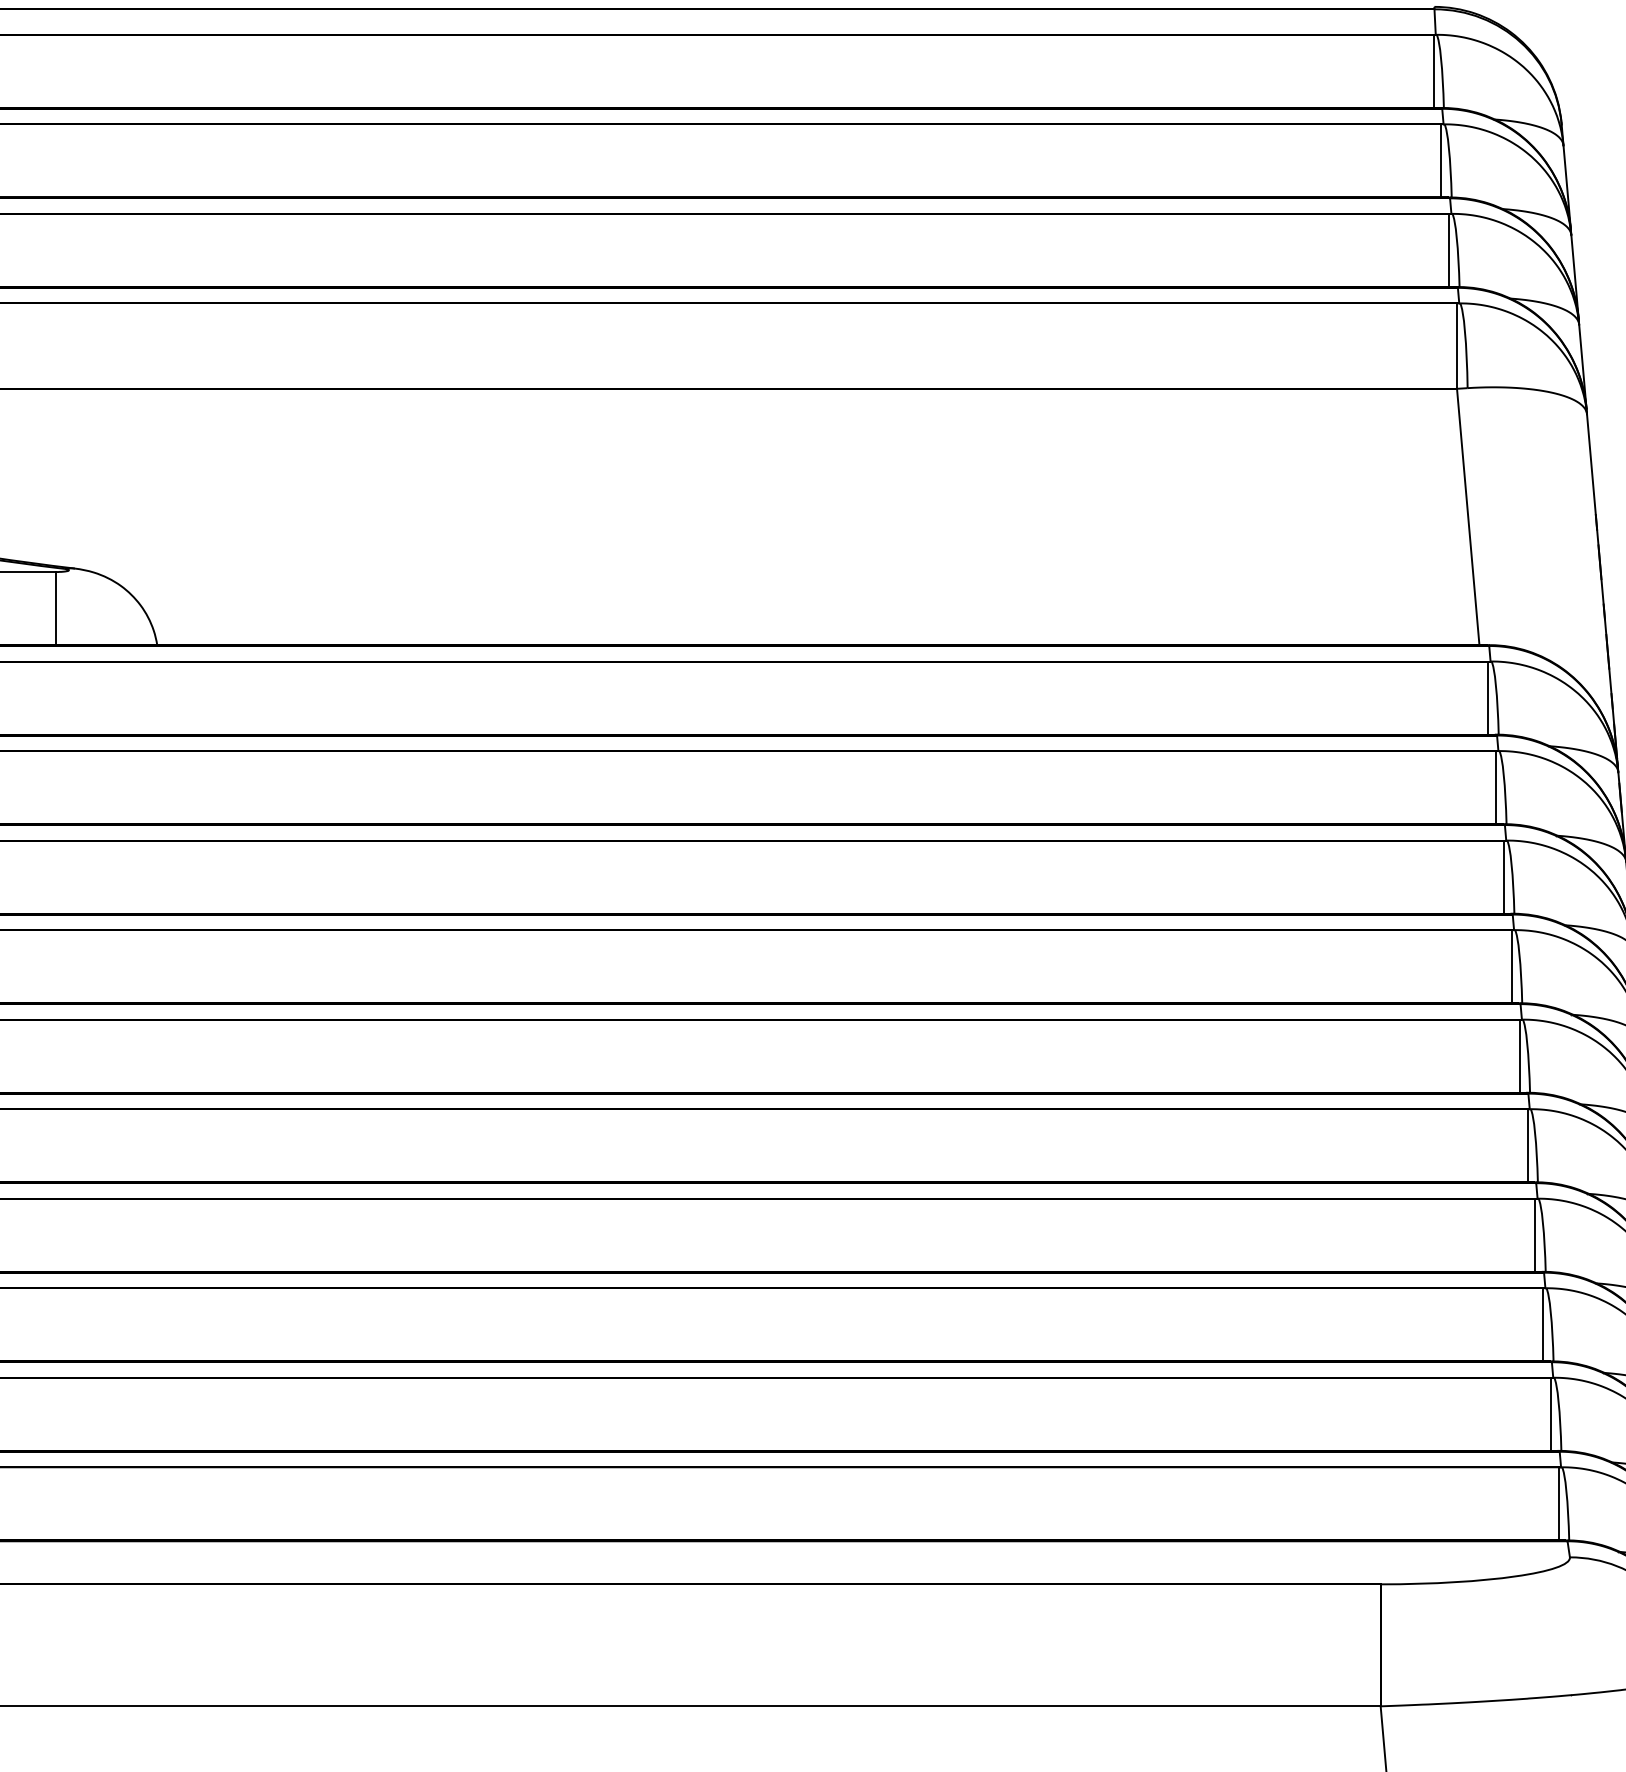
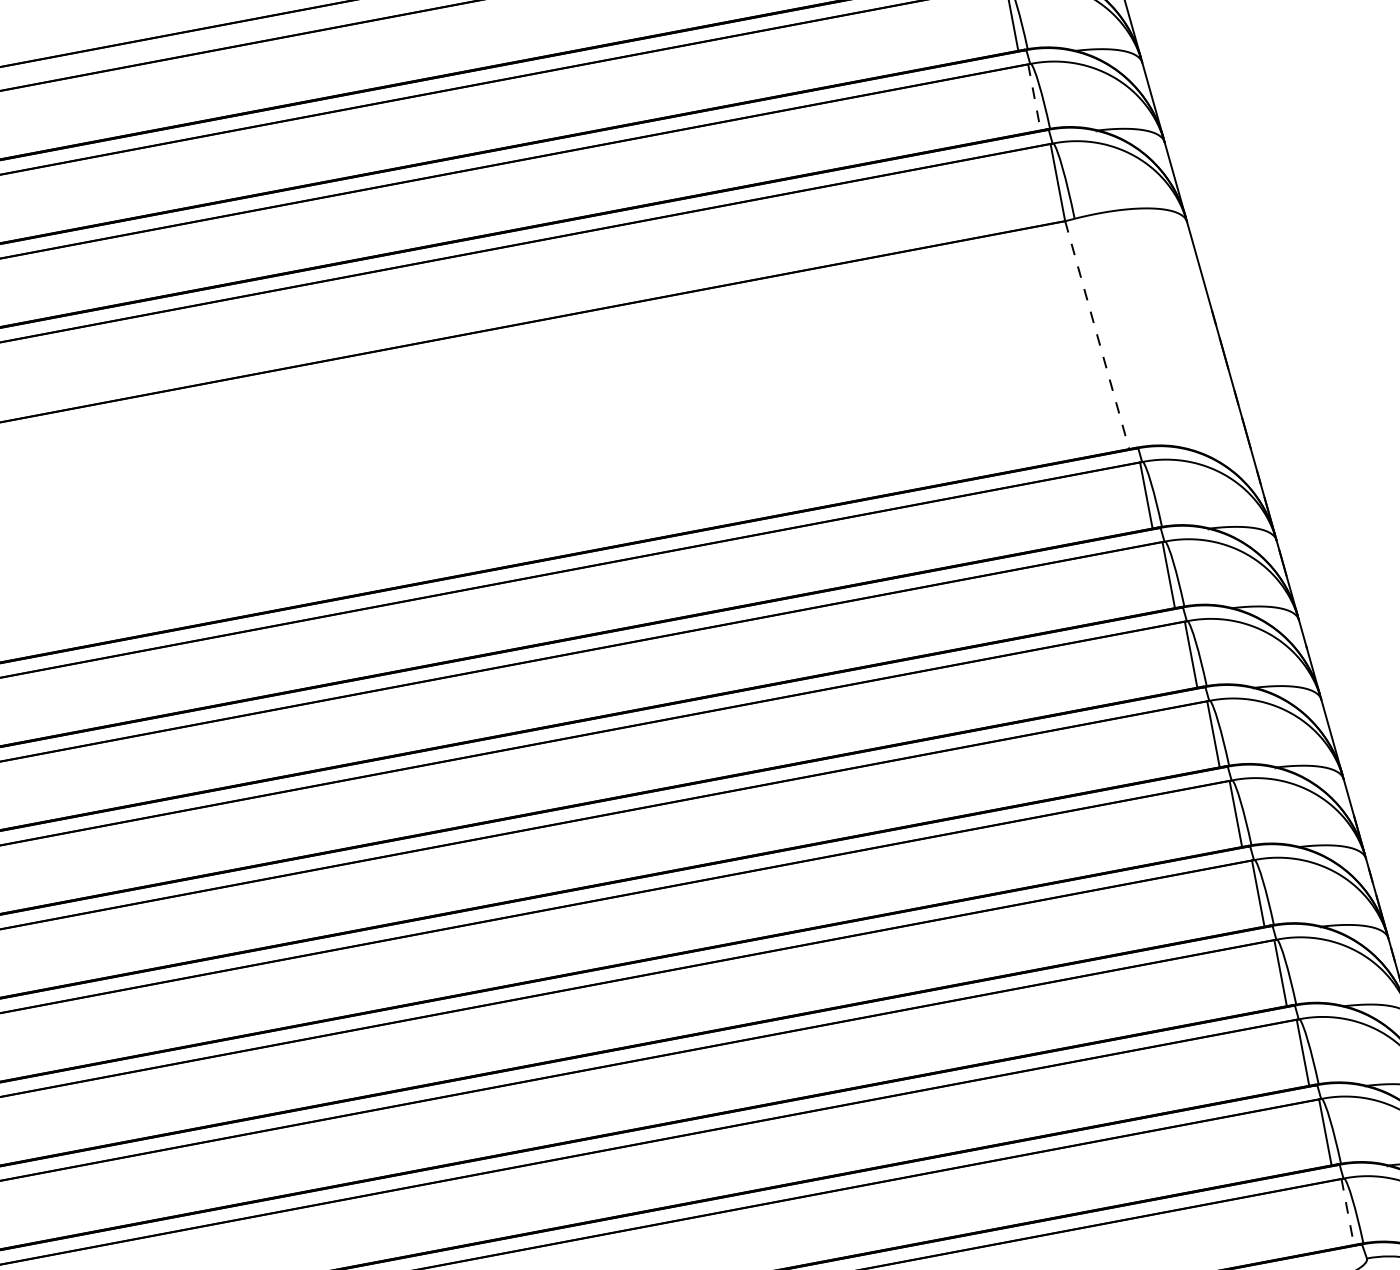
line: (1449, 250) -> (1034, 97), solid -> dashed
line: (1468, 516) -> (1097, 334), solid -> dashed
line: (1558, 1503) -> (1347, 1211), solid -> dashed

